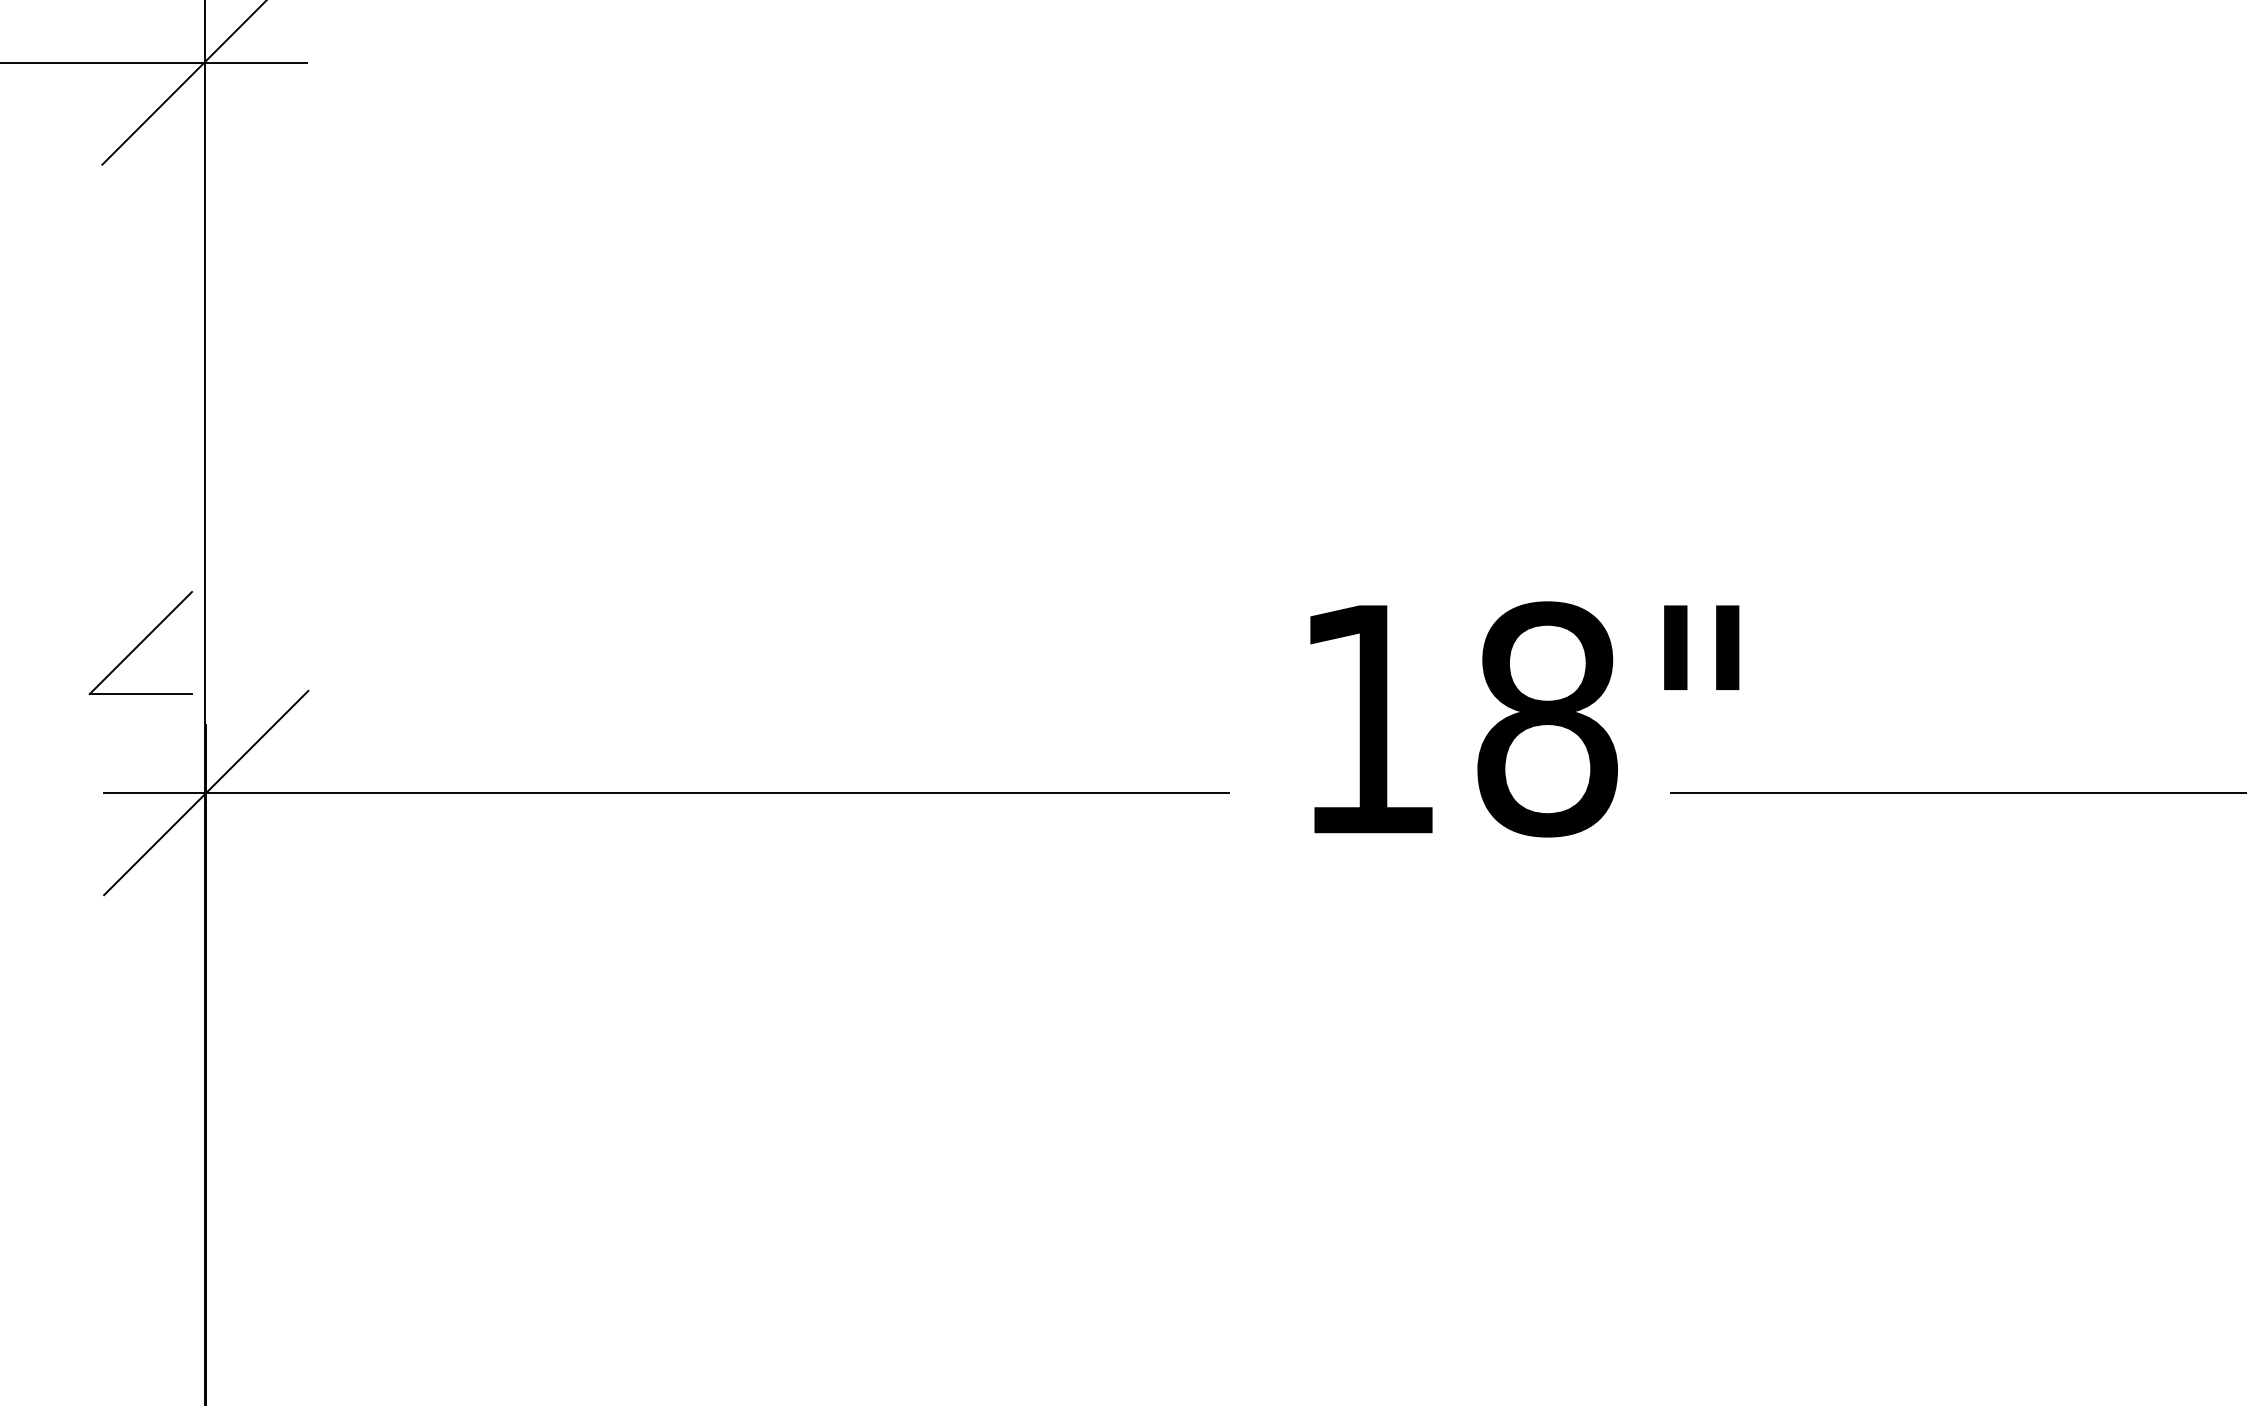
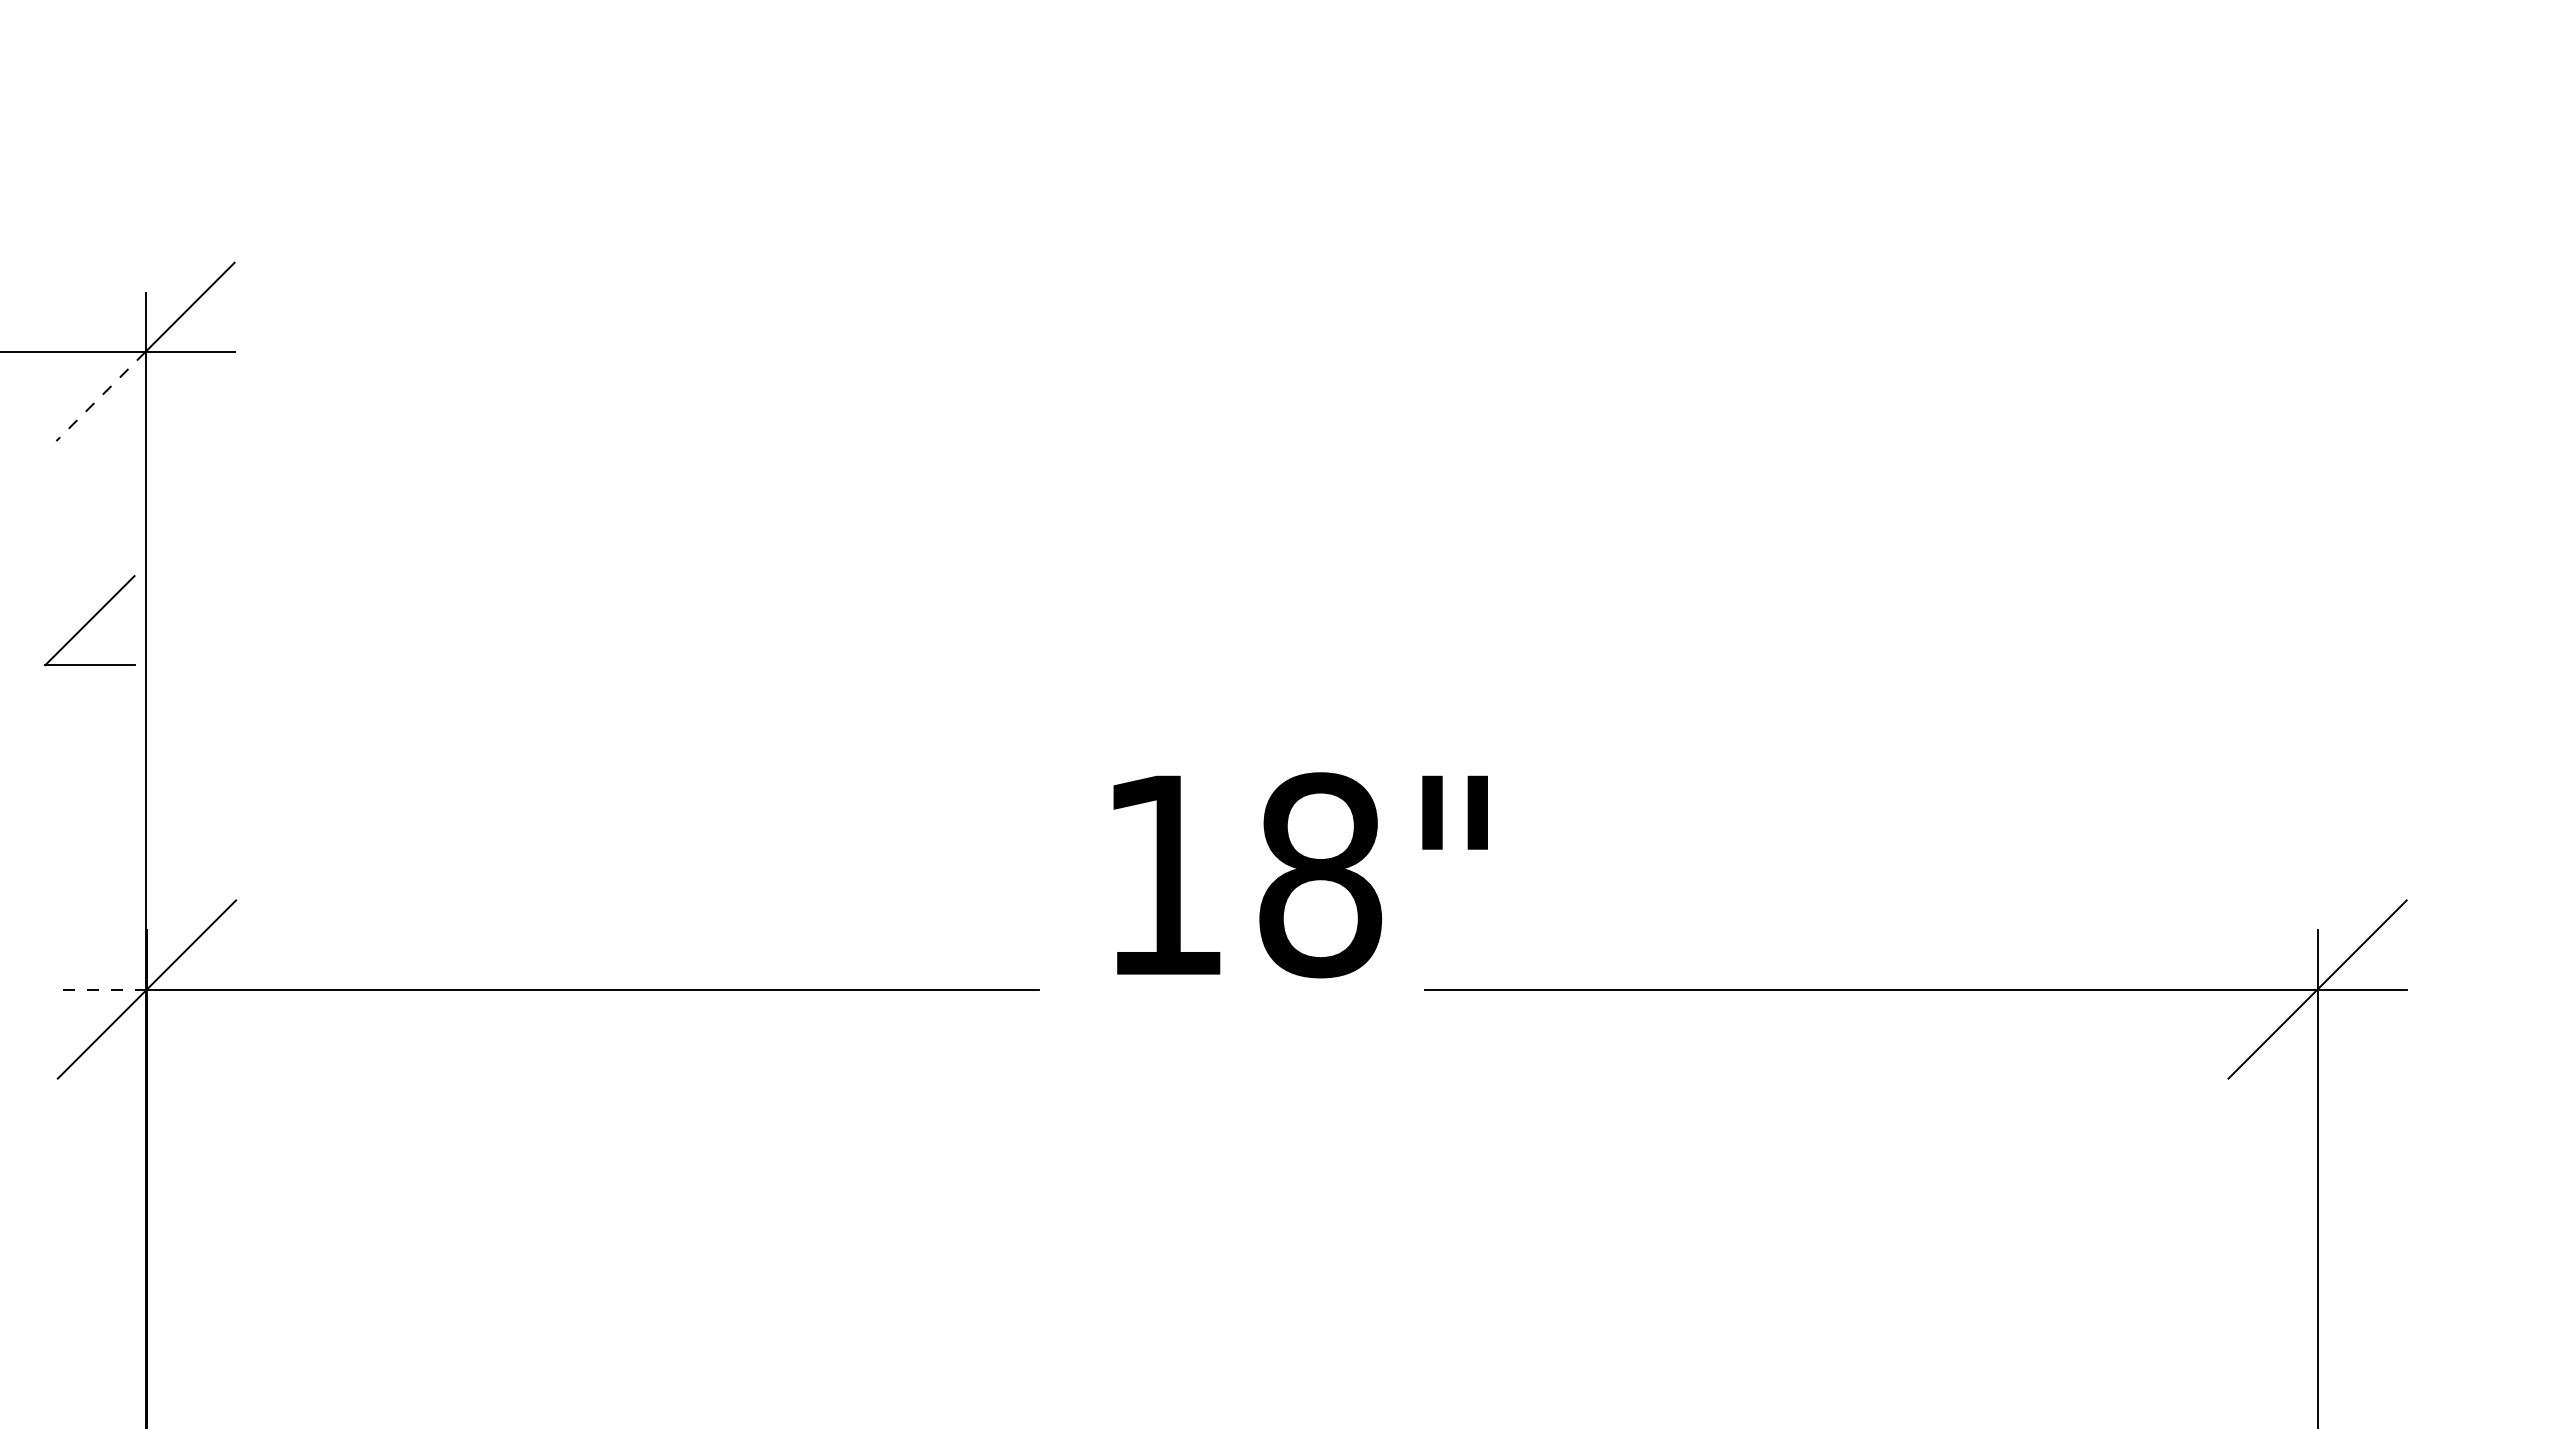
line: (153, 113) -> (100, 396), solid -> dashed
part: (140, 642) -> (89, 620), moved
text: (1524, 719) -> (1300, 875), moved
line: (155, 792) -> (102, 989), solid -> dashed

